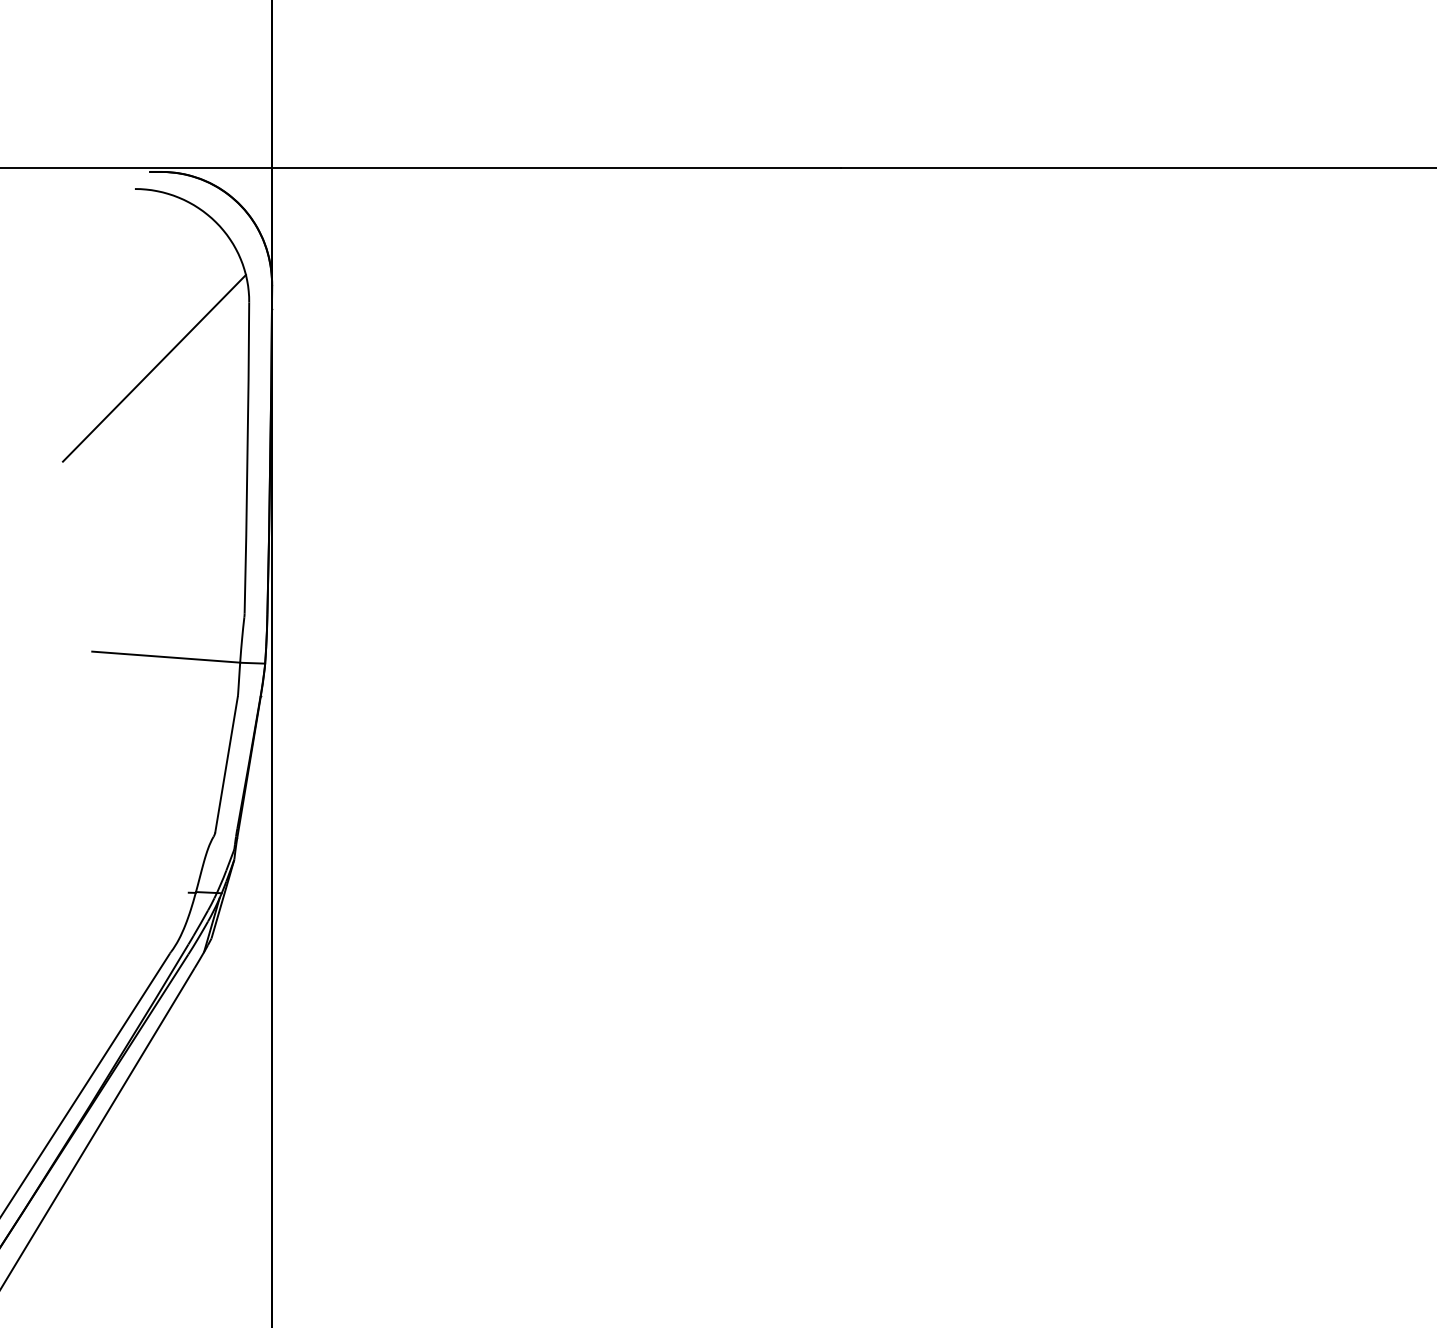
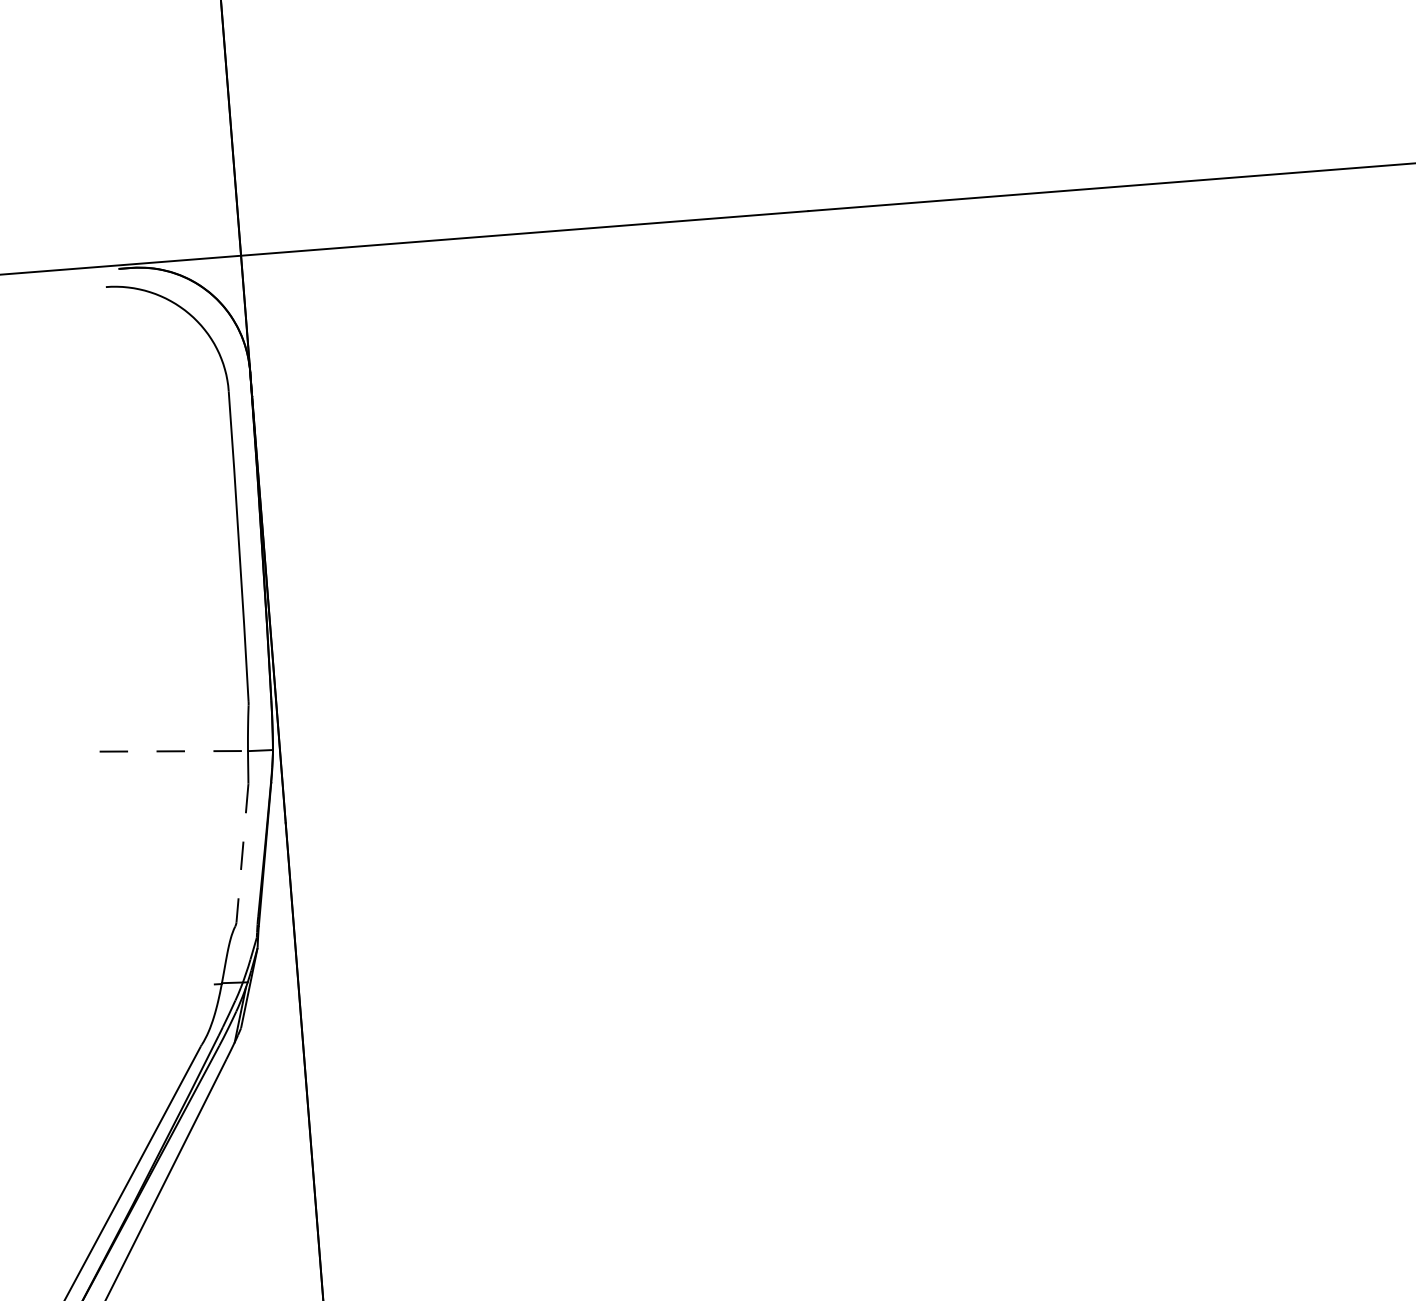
line: (153, 367) -> (138, 463), removed
line: (166, 657) -> (174, 751), solid -> dashed
line: (226, 764) -> (242, 853), solid -> dashed

